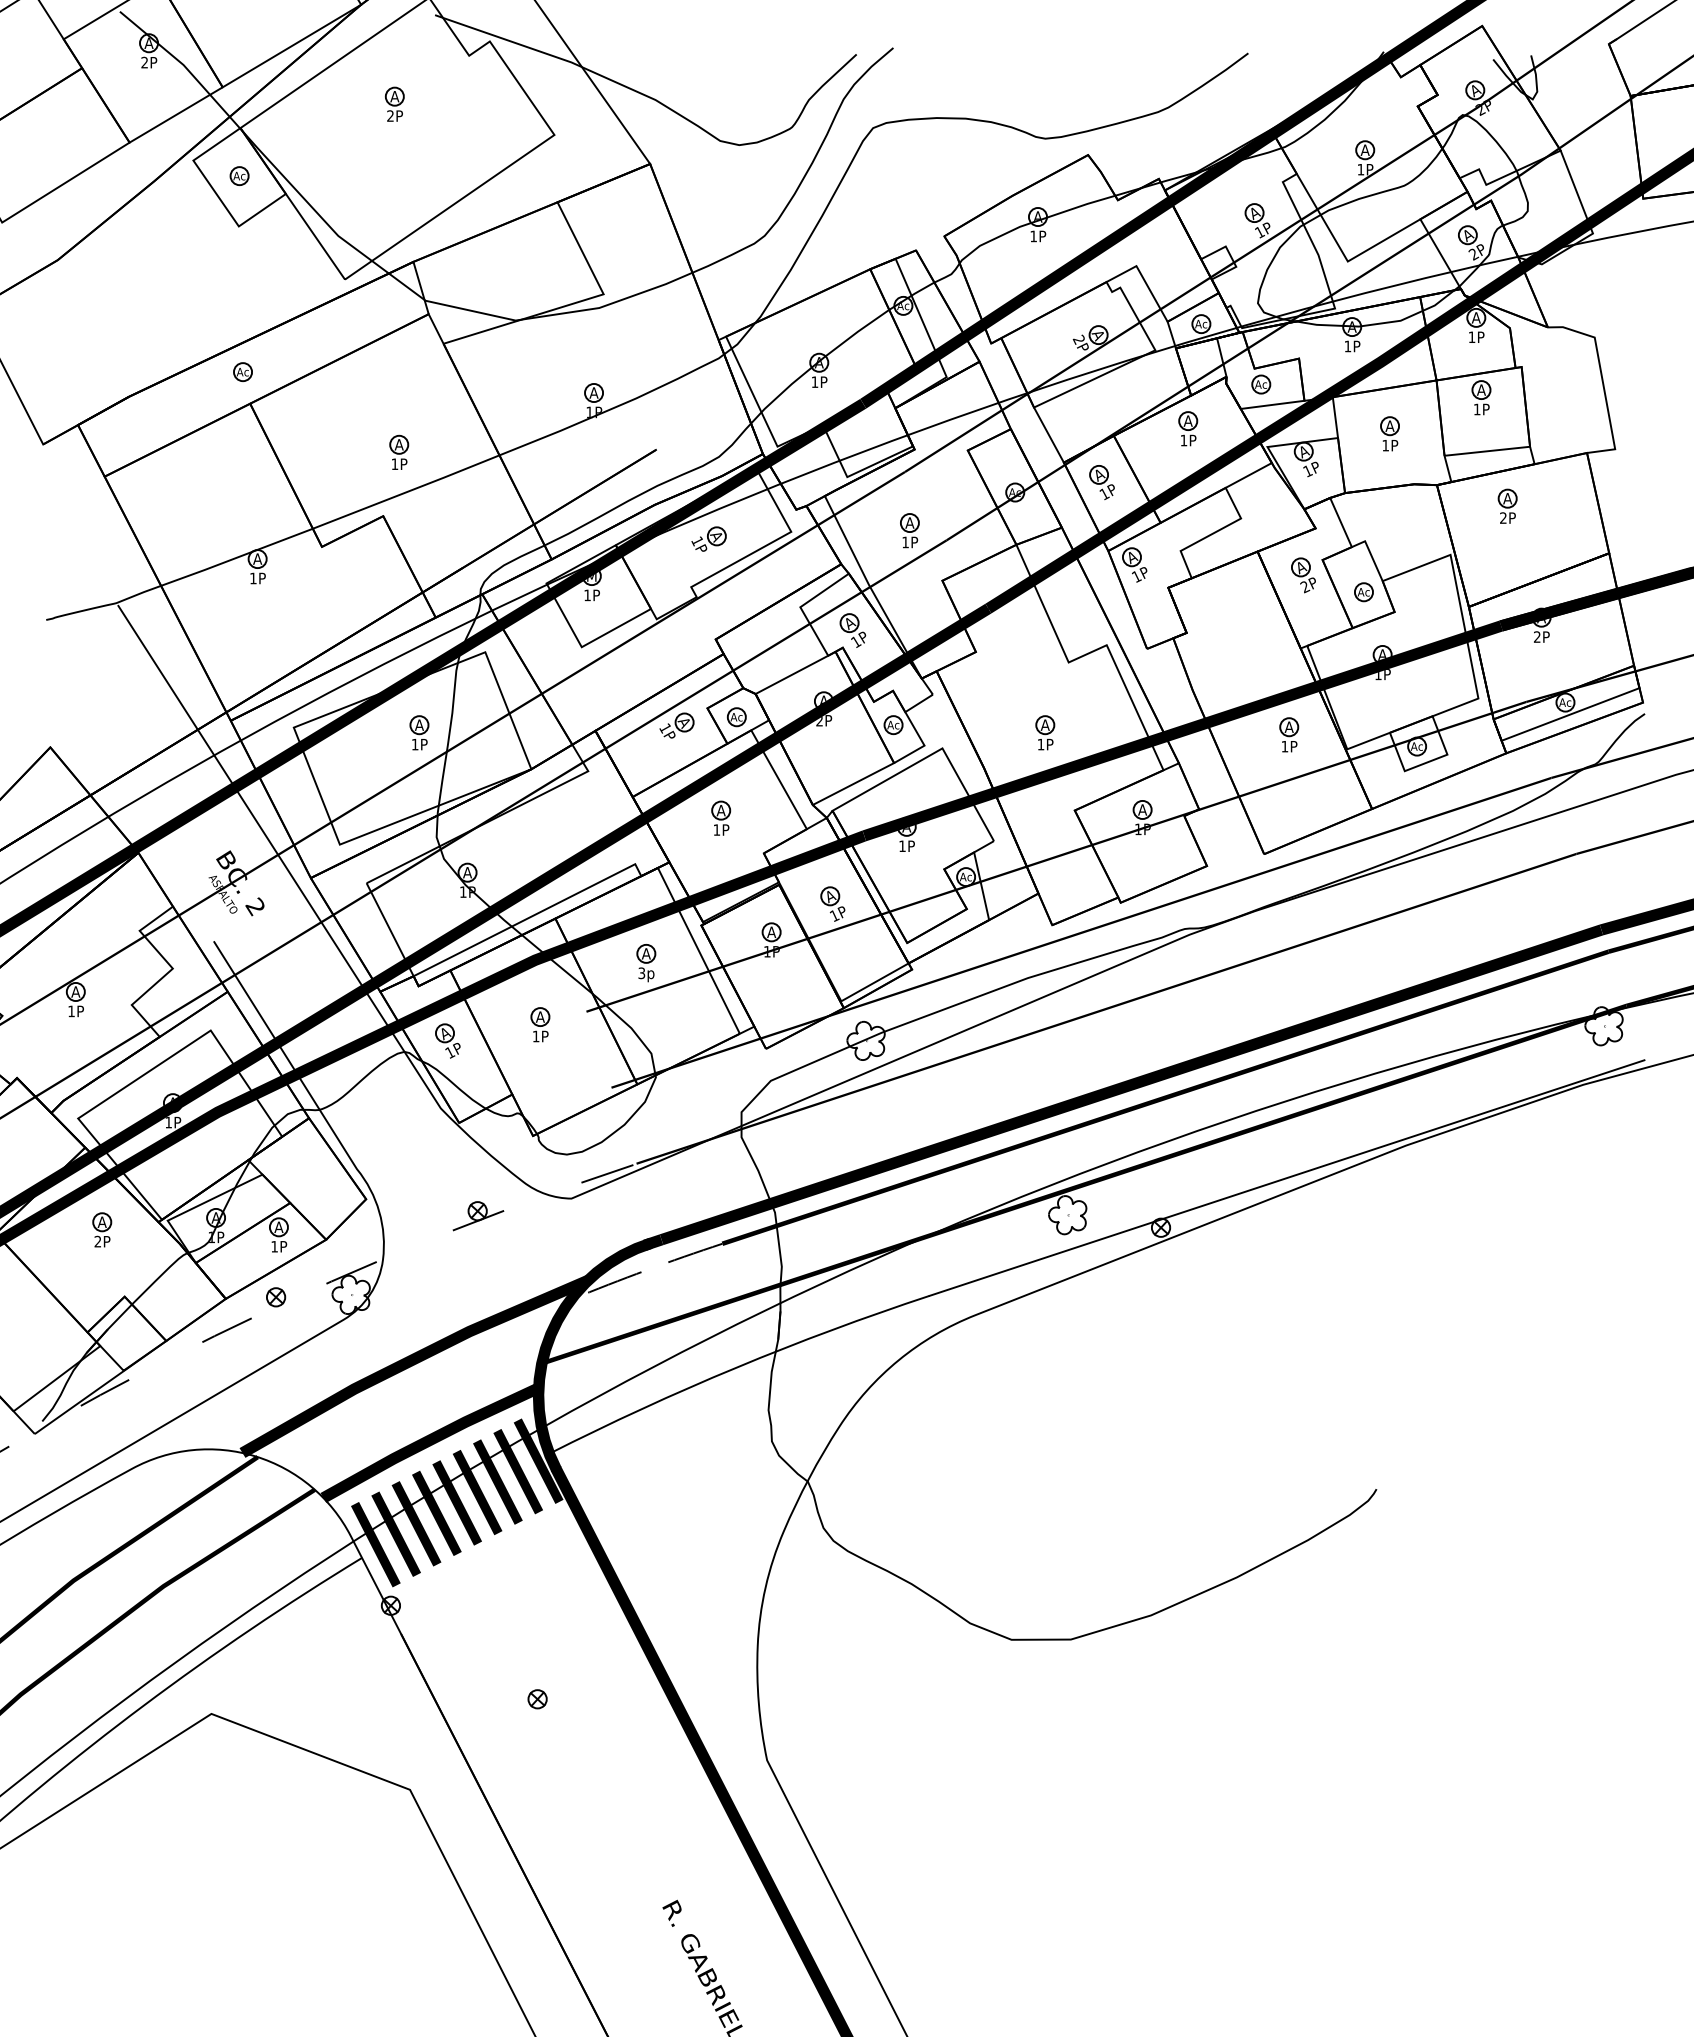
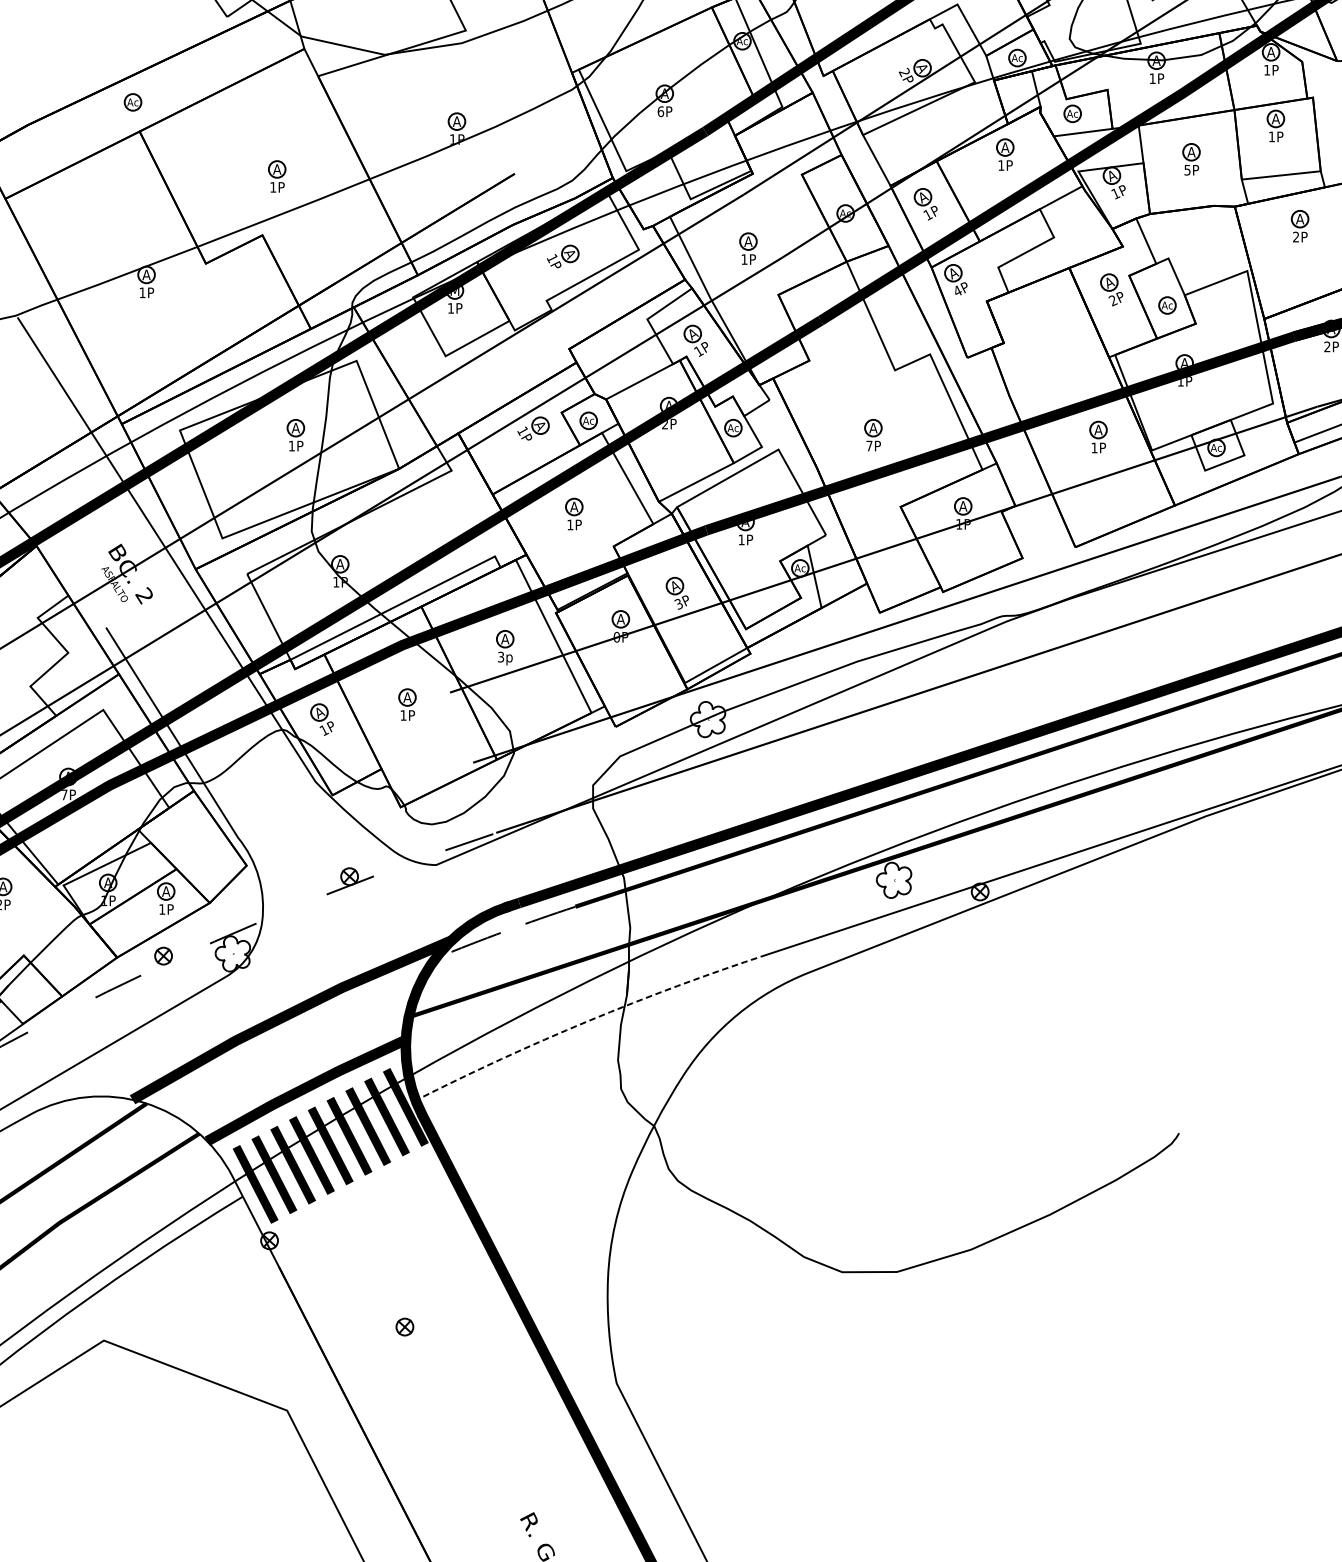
text: (814, 382) -> (660, 111), 1P -> 6P
text: (1385, 445) -> (1187, 170), 1P -> 5P
text: (1136, 576) -> (957, 290), 1P -> 4P
text: (1040, 744) -> (868, 446), 1P -> 7P
text: (834, 915) -> (678, 603), 1P -> 3P
text: (766, 951) -> (616, 637), 1P -> 0P
text: (168, 1122) -> (64, 794), 1P -> 7P
arc: (736, 1367) -> (588, 1020), solid -> dashed

